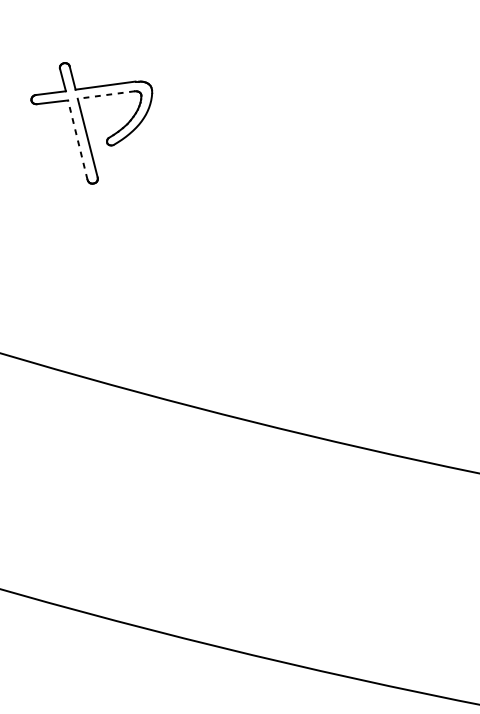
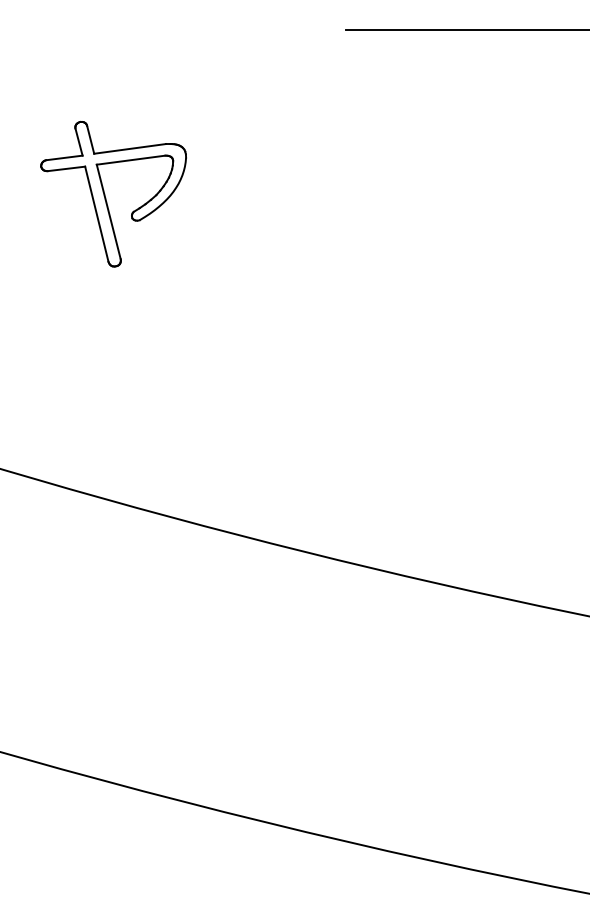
line: (106, 95) -> (131, 160), dashed -> solid
line: (77, 140) -> (96, 214), dashed -> solid

